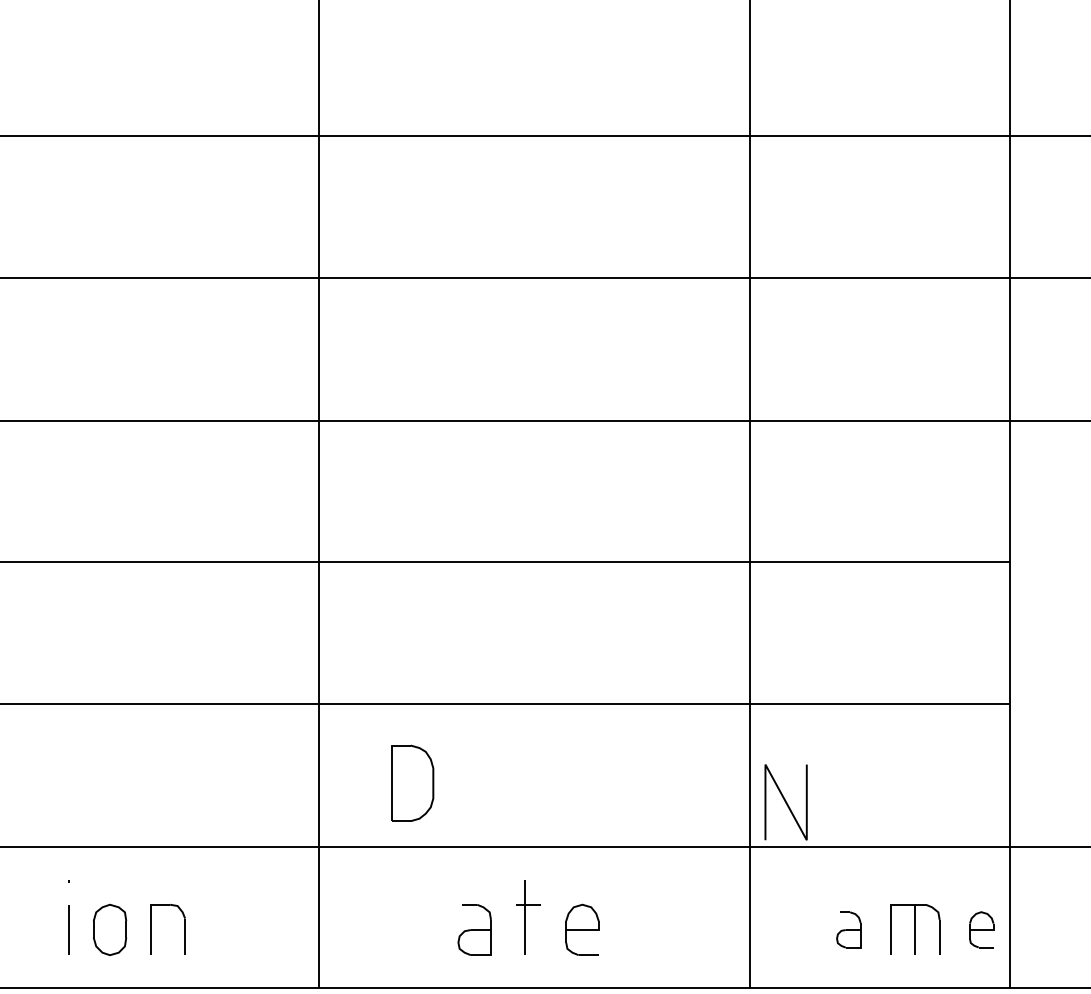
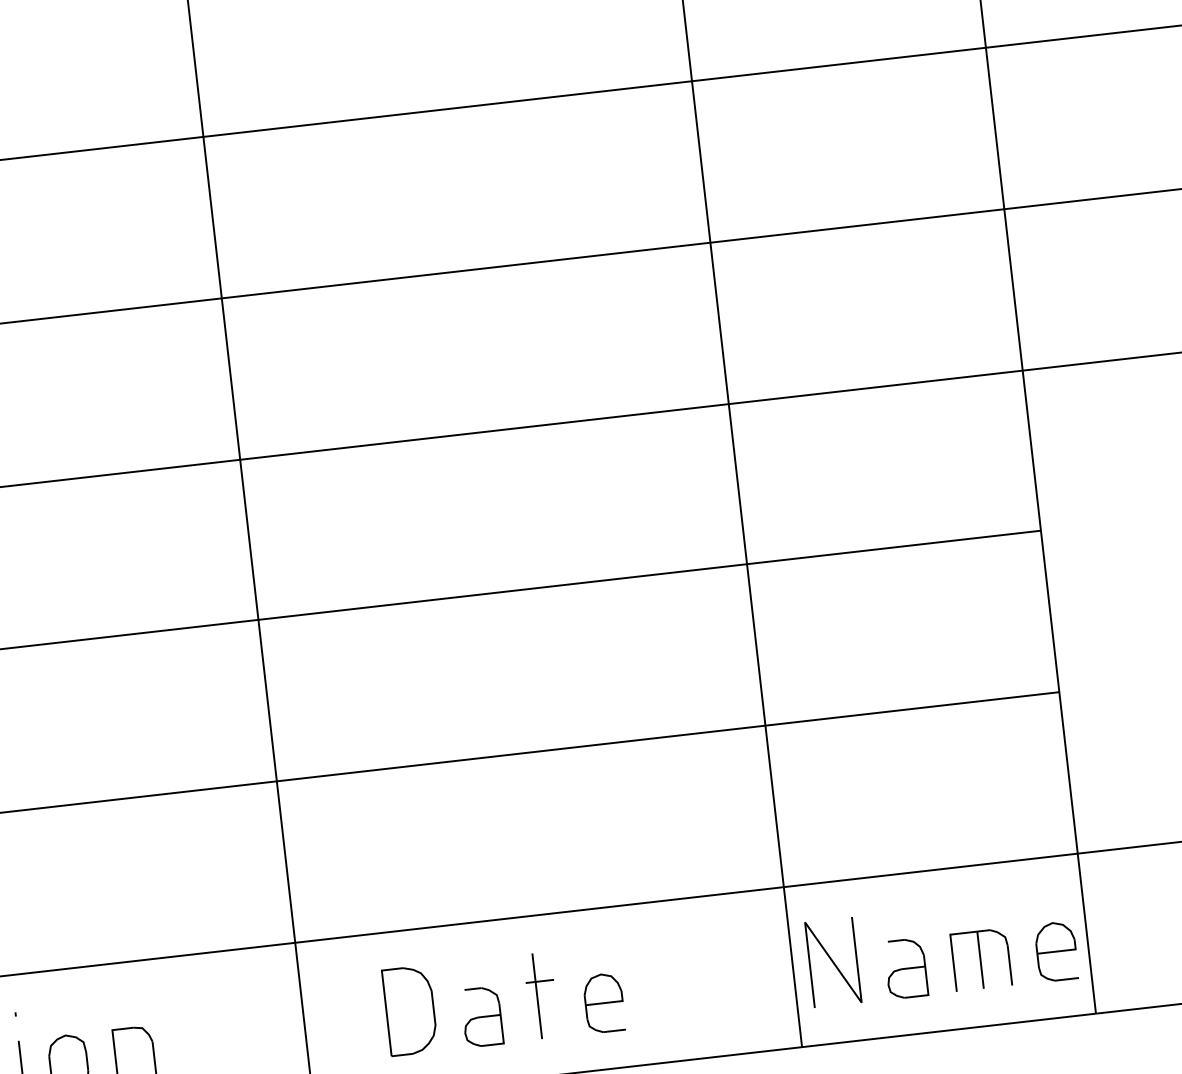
part: (412, 782) -> (409, 1009), moved
line: (785, 802) -> (832, 962), moved
part: (848, 929) -> (905, 968), size x1.43
part: (981, 929) -> (1056, 951), size x1.43

